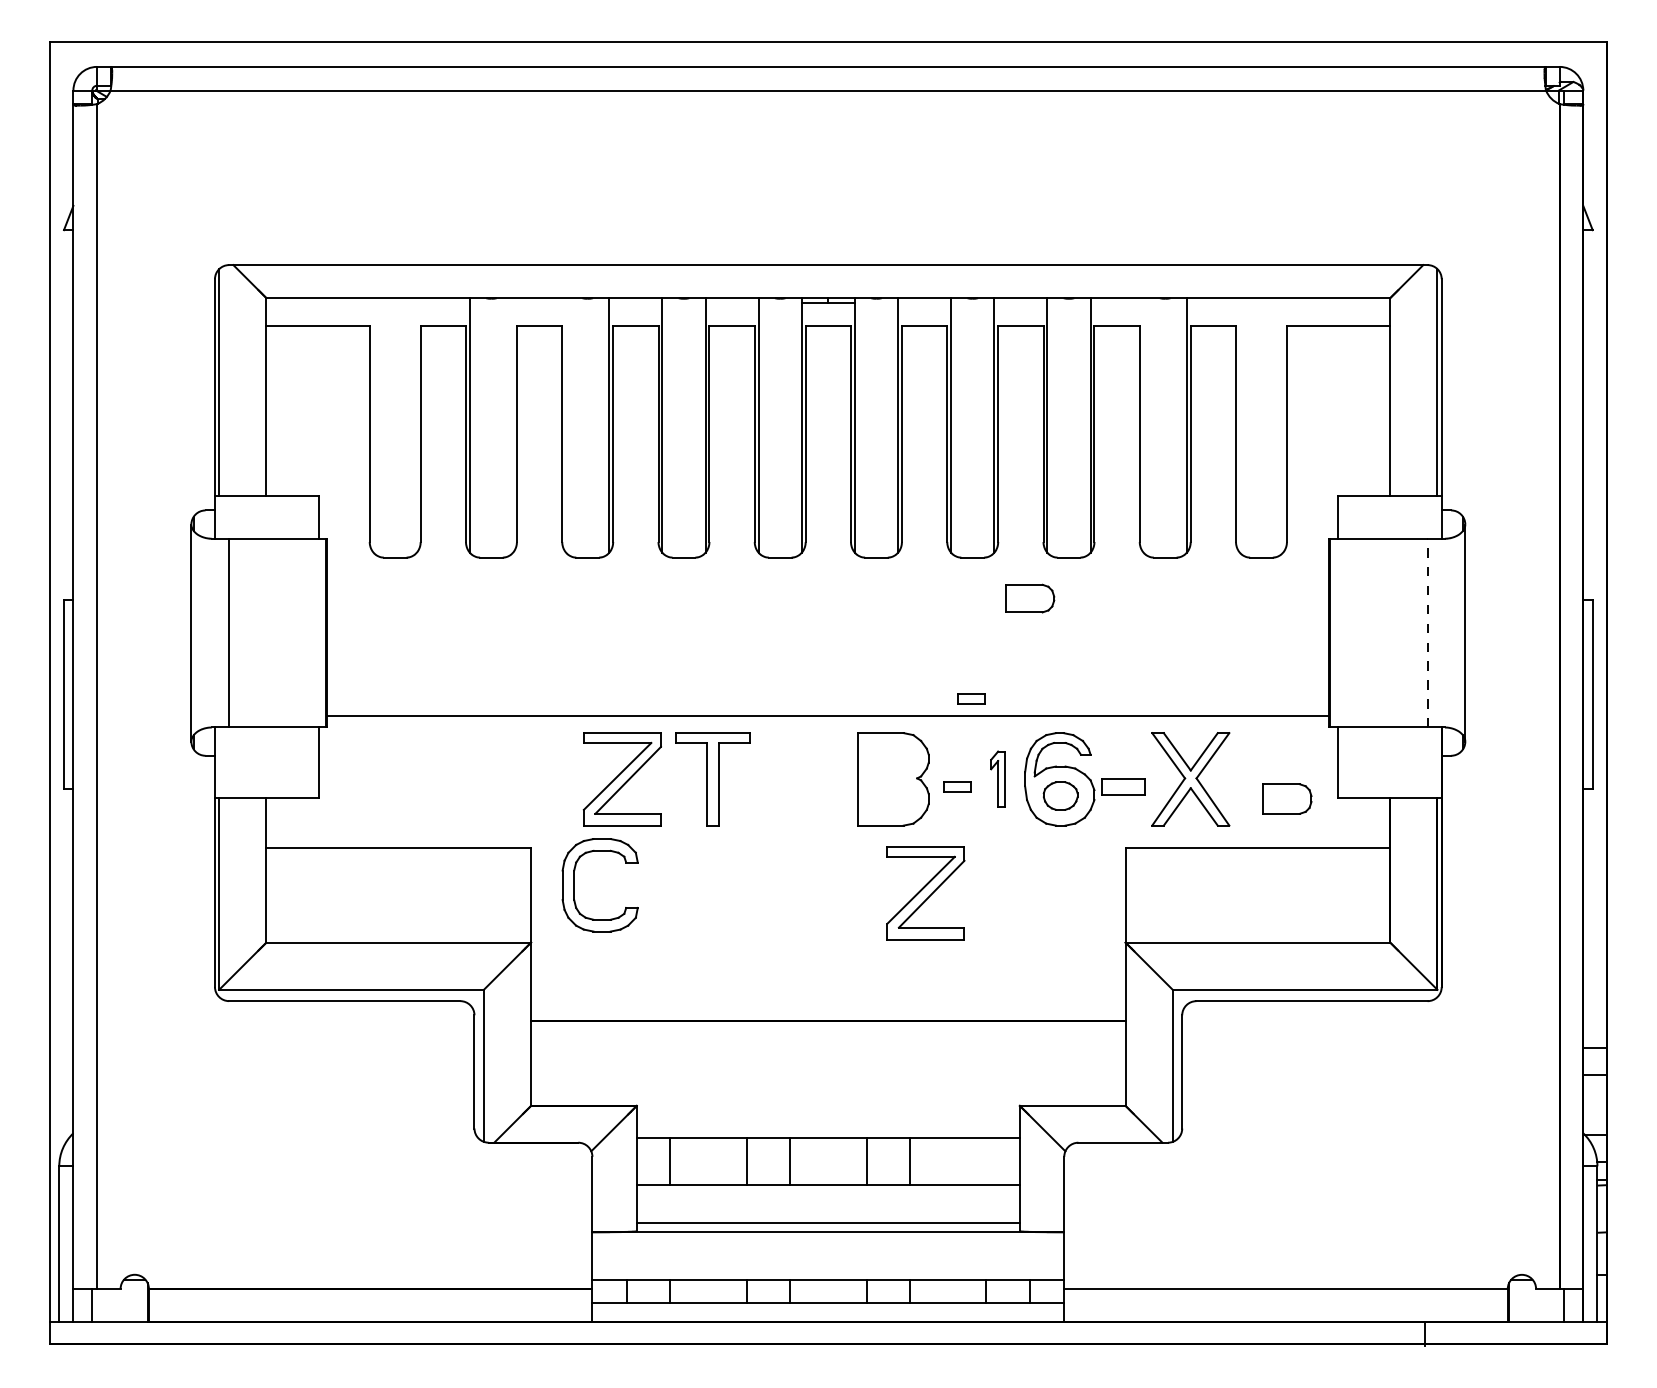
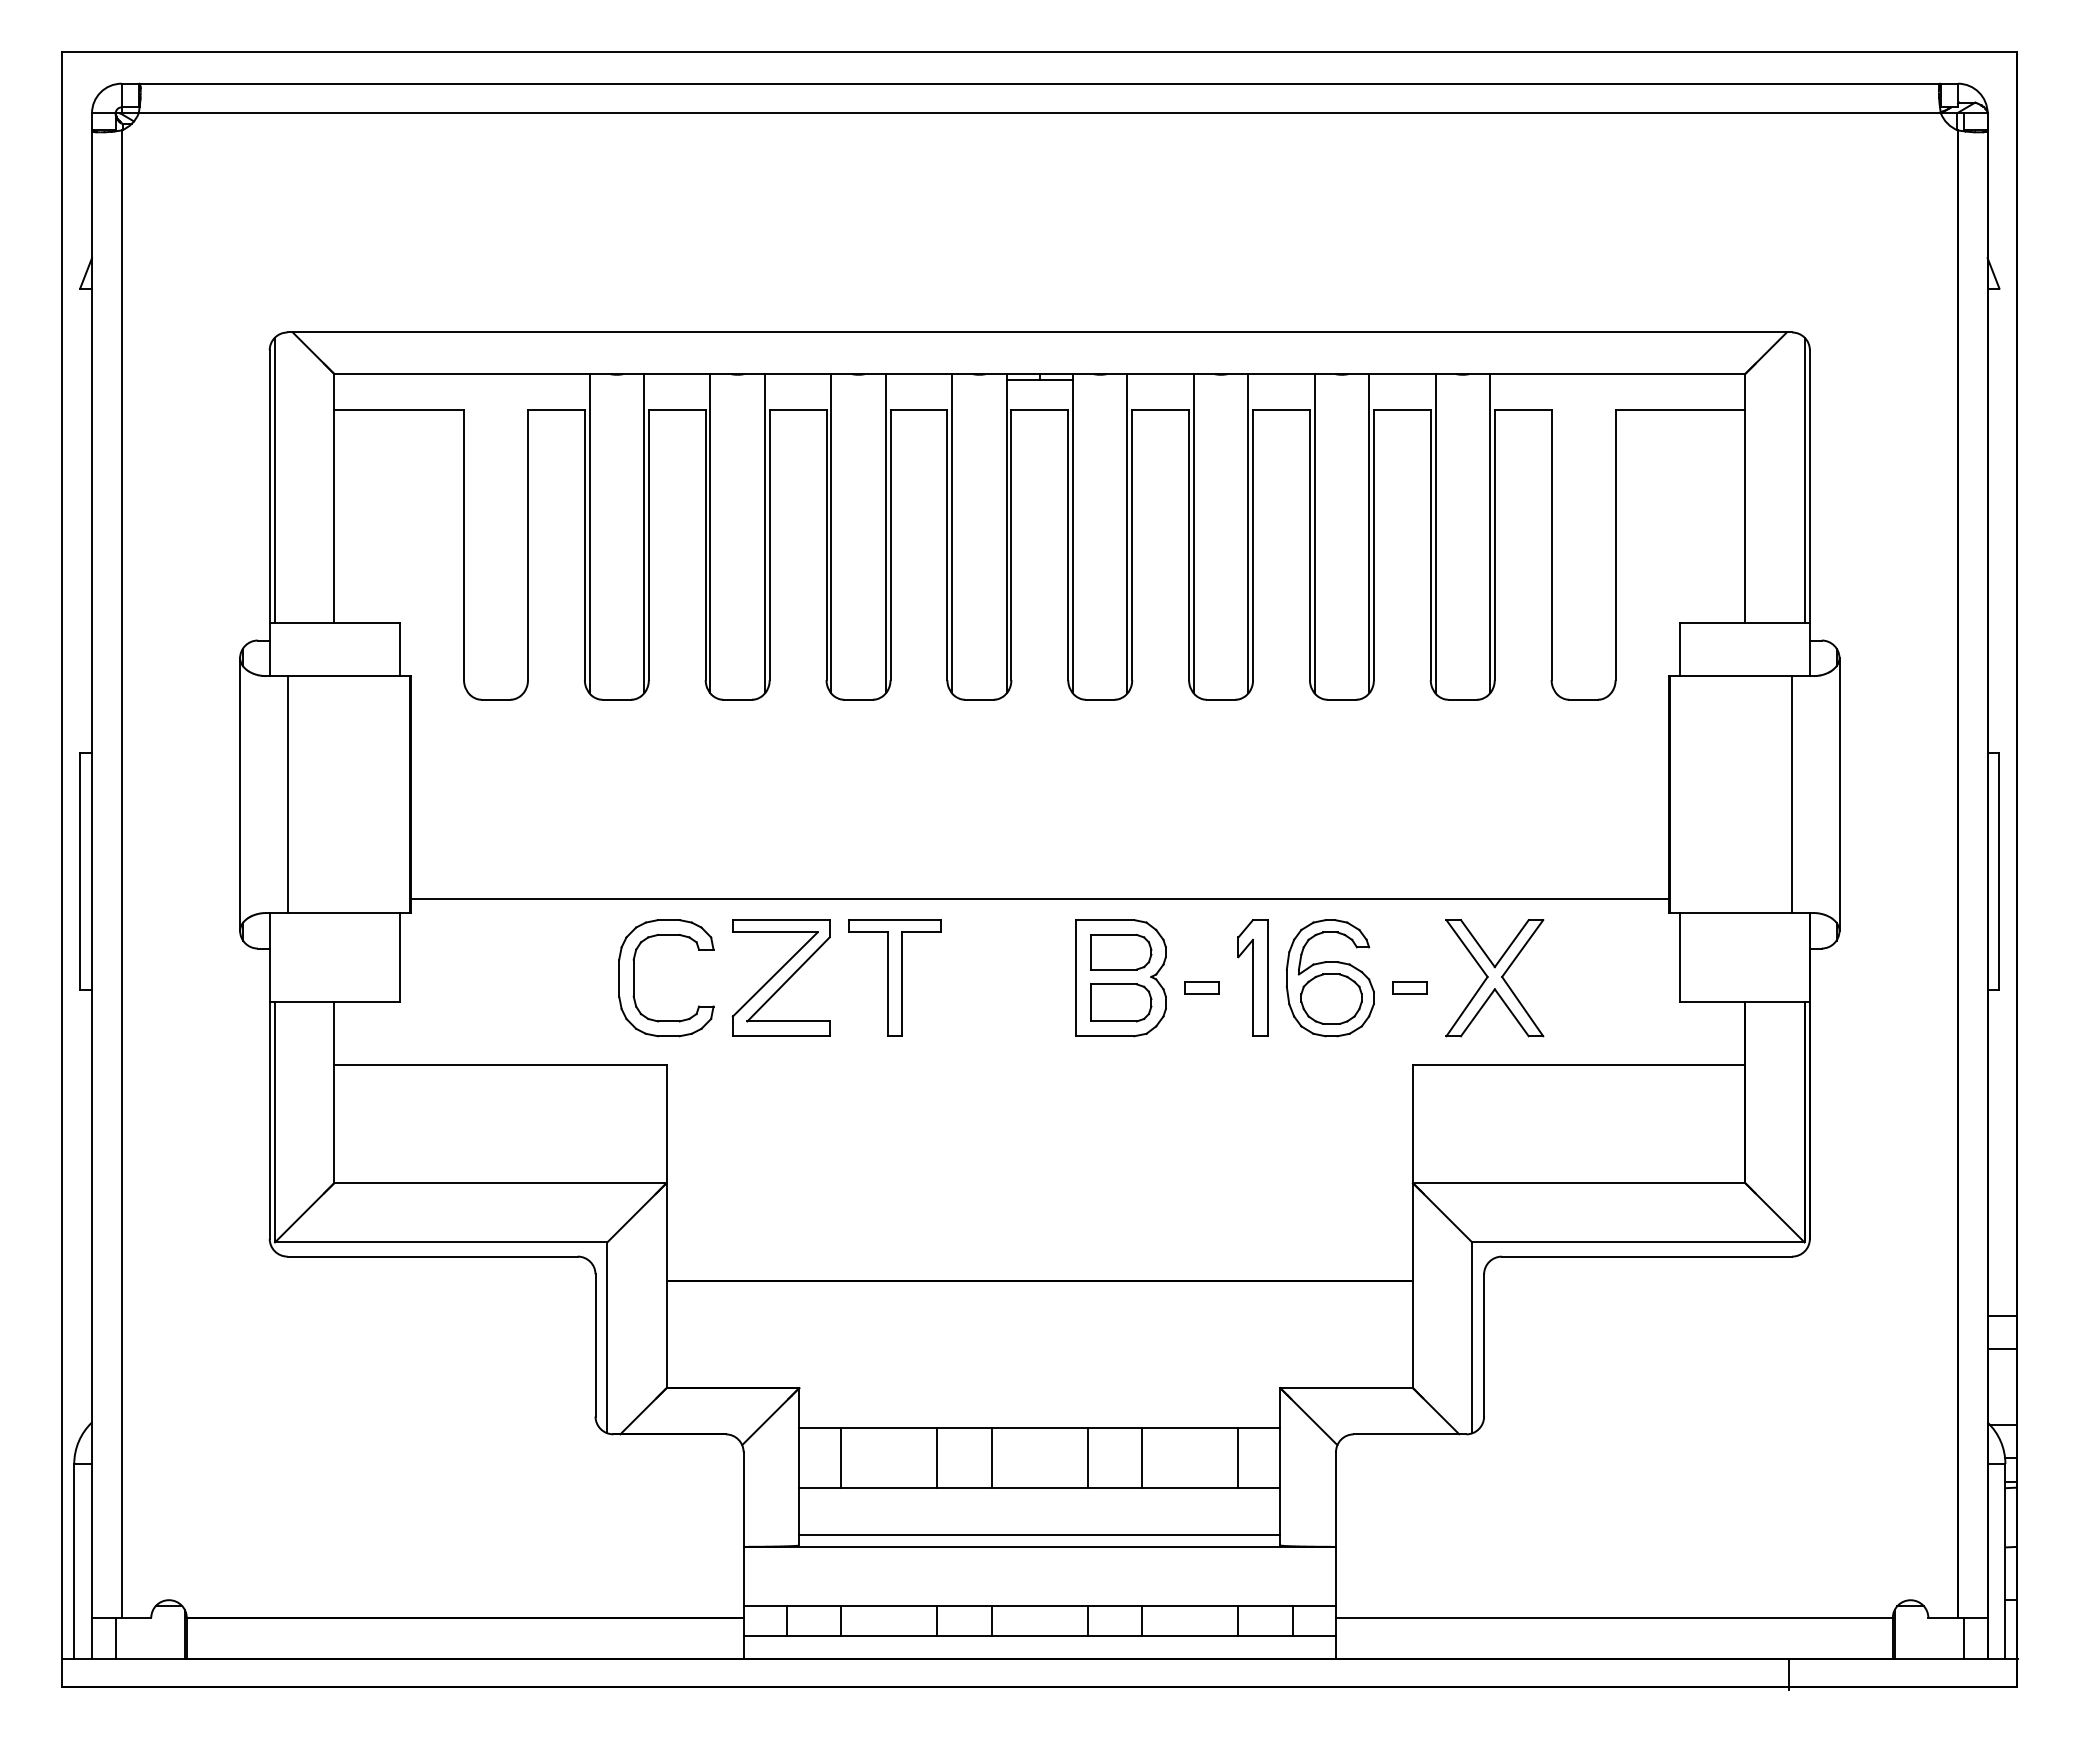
line: (513, 425) -> (644, 533), added
line: (566, 425) -> (710, 533), added
line: (1143, 425) -> (1435, 533), added
part: (1030, 598) -> (1121, 952), moved
line: (1427, 633) -> (1792, 794), dashed -> solid
part: (970, 698) -> (1218, 876), removed
part: (997, 778) -> (1252, 977), size x1.67
part: (1122, 786) -> (1409, 987), size x0.62
part: (1060, 795) -> (1331, 998), size x1.43
part: (1287, 798) -> (1121, 1002), moved
part: (574, 885) -> (634, 978), moved
part: (925, 892) -> (1161, 1120), removed
line: (986, 1161) -> (1238, 1457), added

